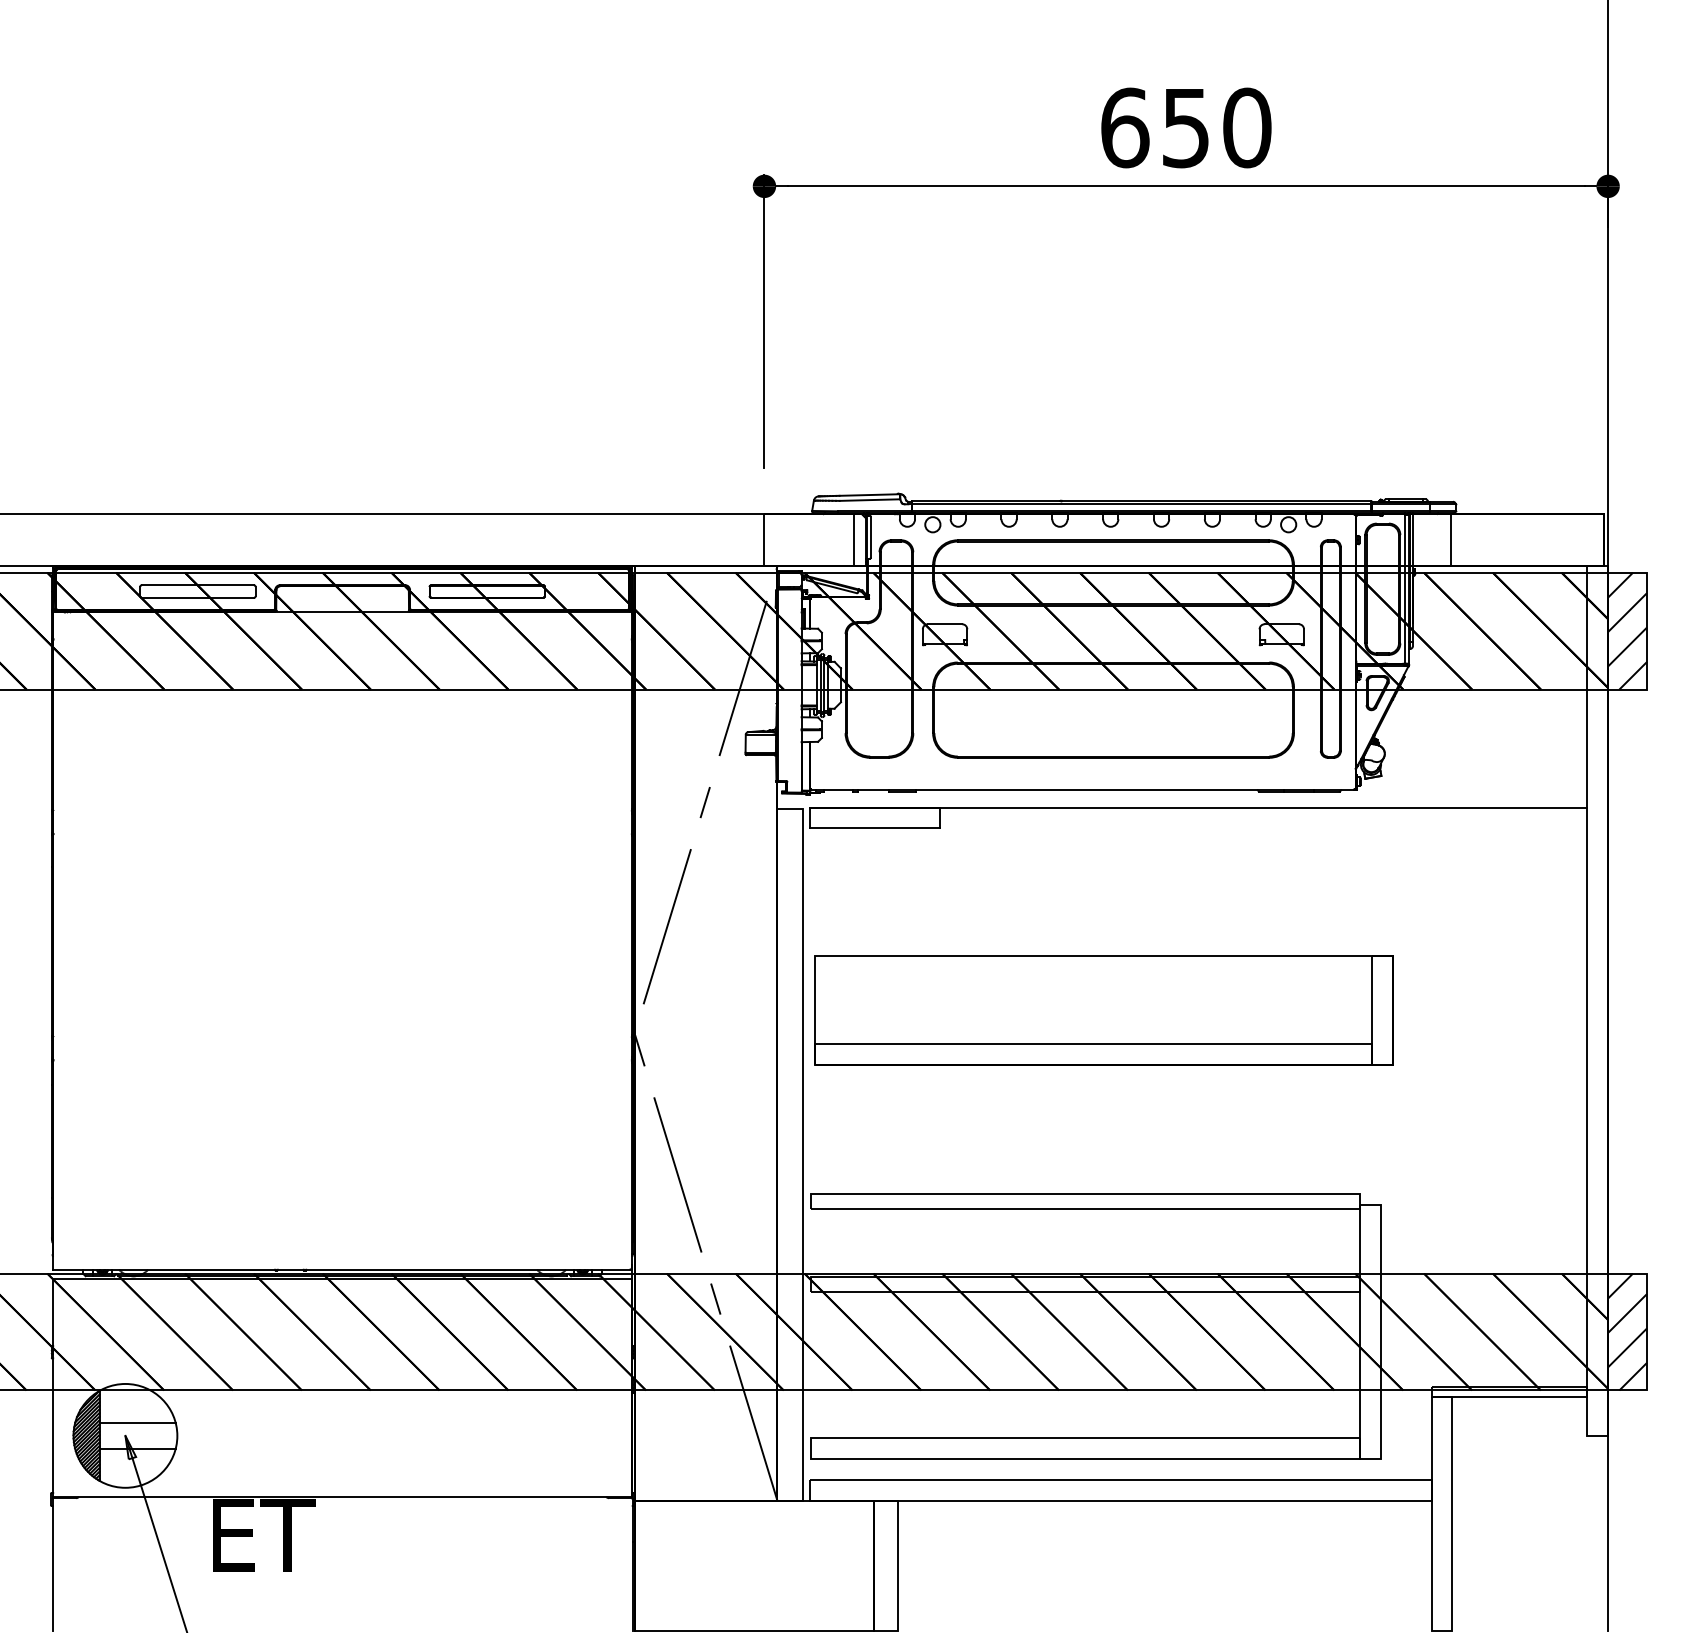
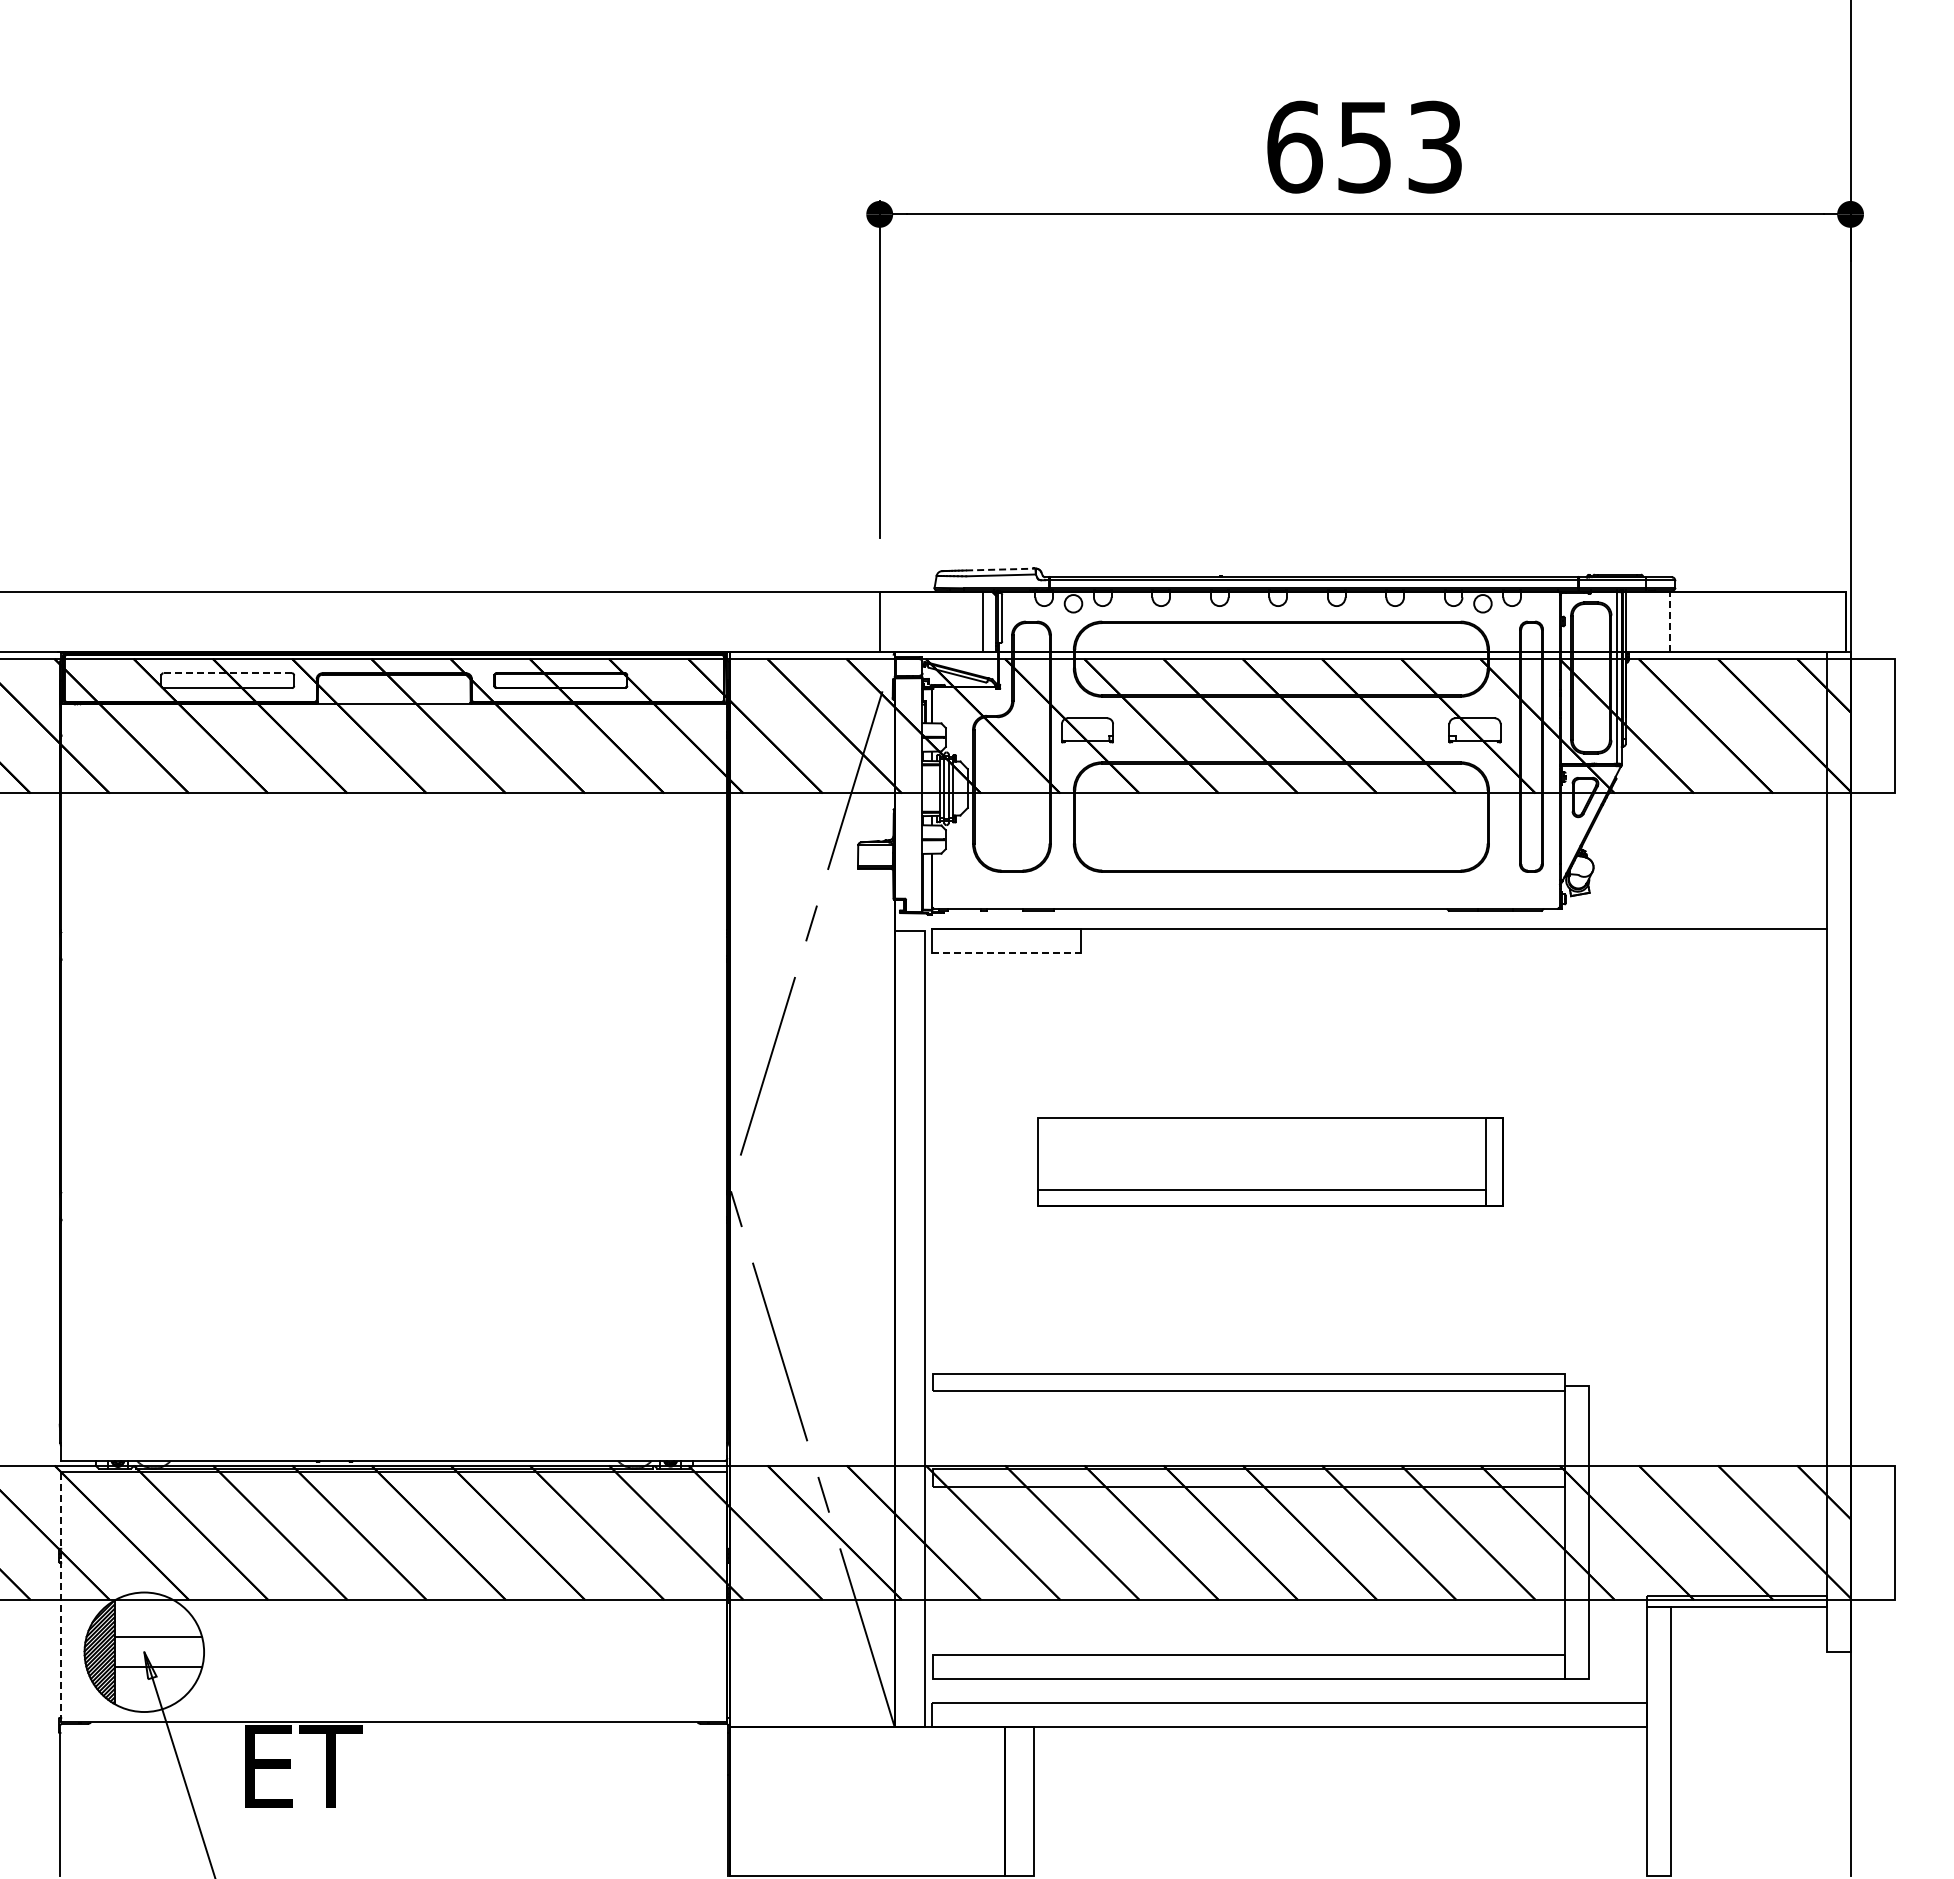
text: (1247, 127) -> (1435, 146), 650 -> 653
line: (869, 494) -> (1000, 569), solid -> dashed
line: (1450, 540) -> (1669, 621), solid -> dashed
line: (197, 585) -> (227, 673), solid -> dashed
hatch: (1627, 631) -> (1872, 726), removed
line: (874, 828) -> (1006, 953), solid -> dashed
part: (1104, 1010) -> (1270, 1162), size x0.7
hatch: (1627, 1331) -> (1872, 1532), removed
line: (53, 1387) -> (61, 1596), solid -> dashed

